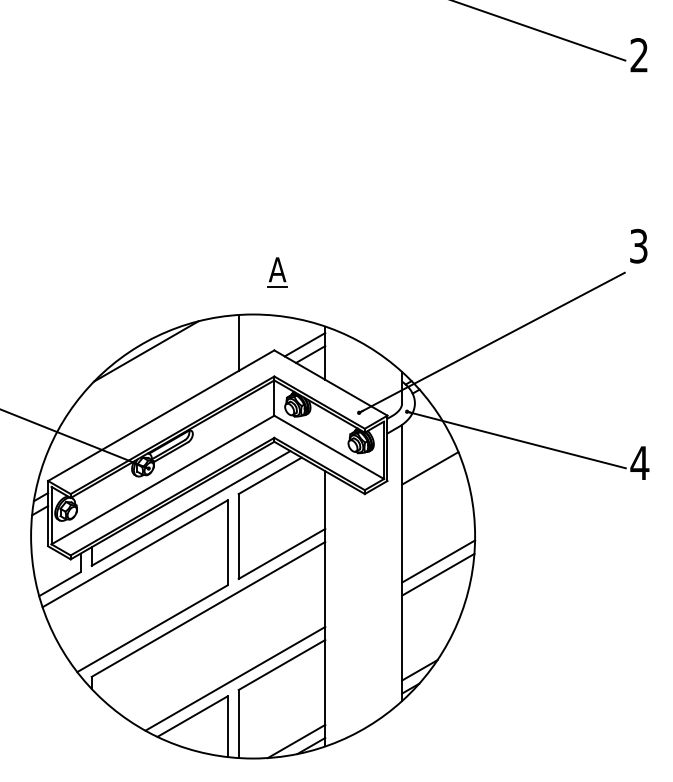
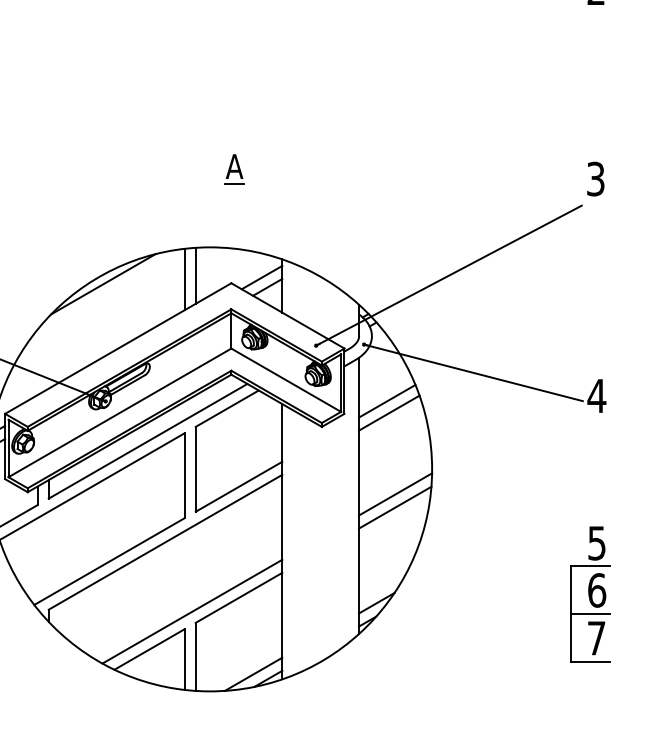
part: (277, 272) -> (234, 169), moved
line: (227, 346) -> (184, 279), added
line: (432, 479) -> (389, 412), added
part: (633, 661) -> (590, 594), added

